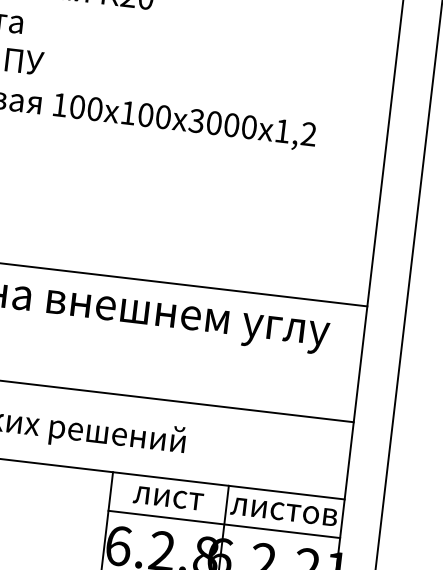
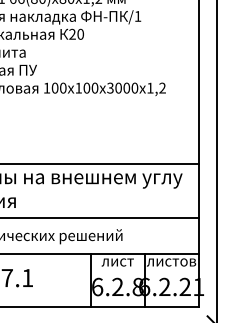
line: (223, 524) -> (144, 271), removed

